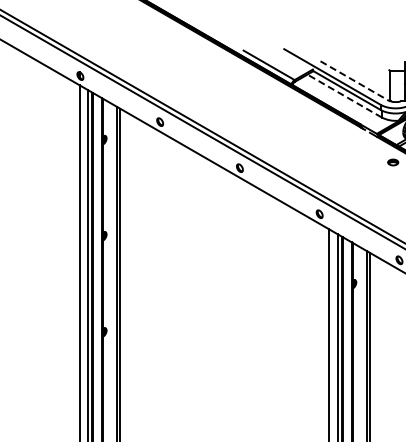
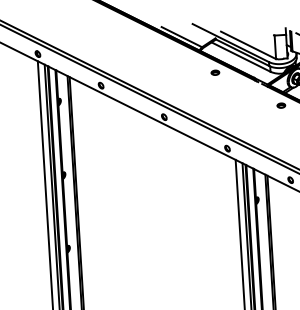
line: (355, 81) -> (248, 45), dashed -> solid
line: (344, 96) -> (240, 57), dashed -> solid
part: (309, 114) -> (215, 72), added

